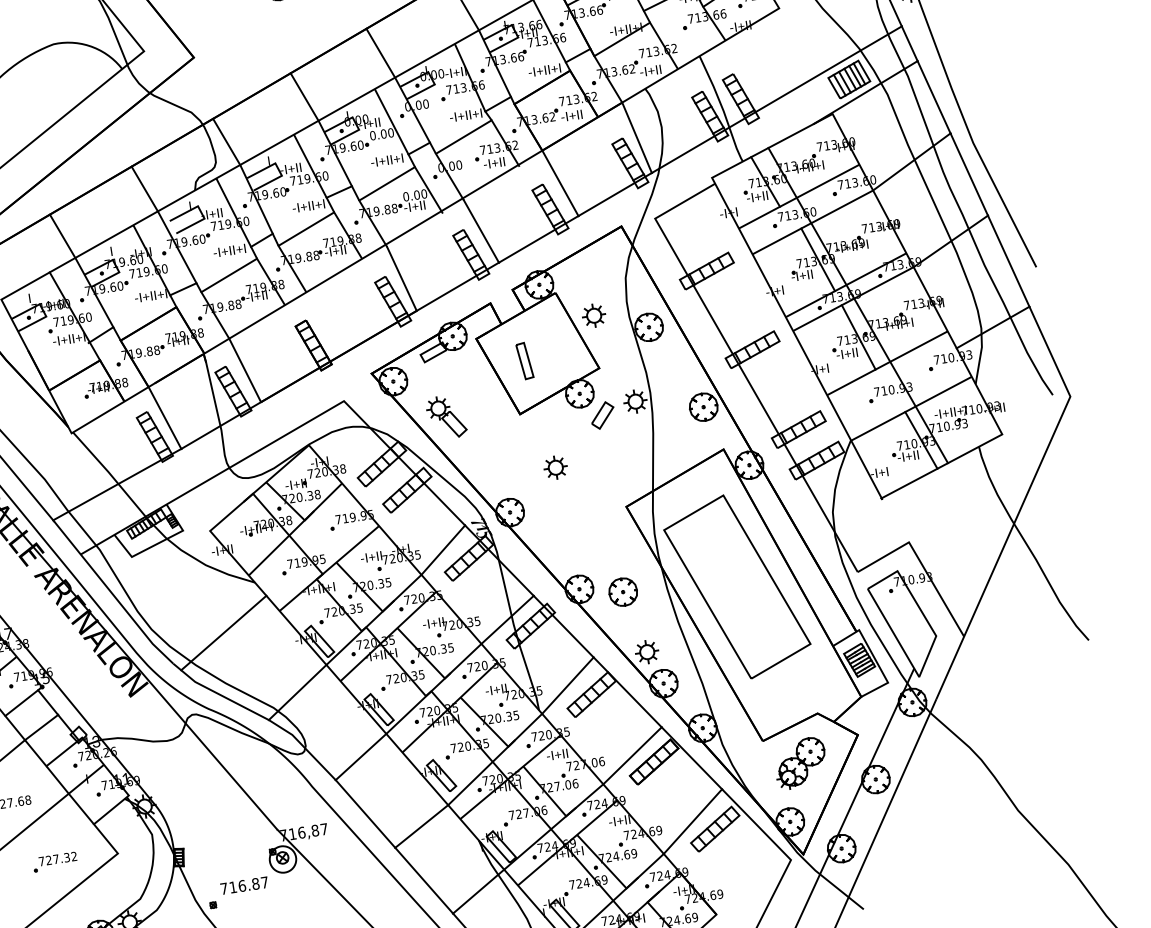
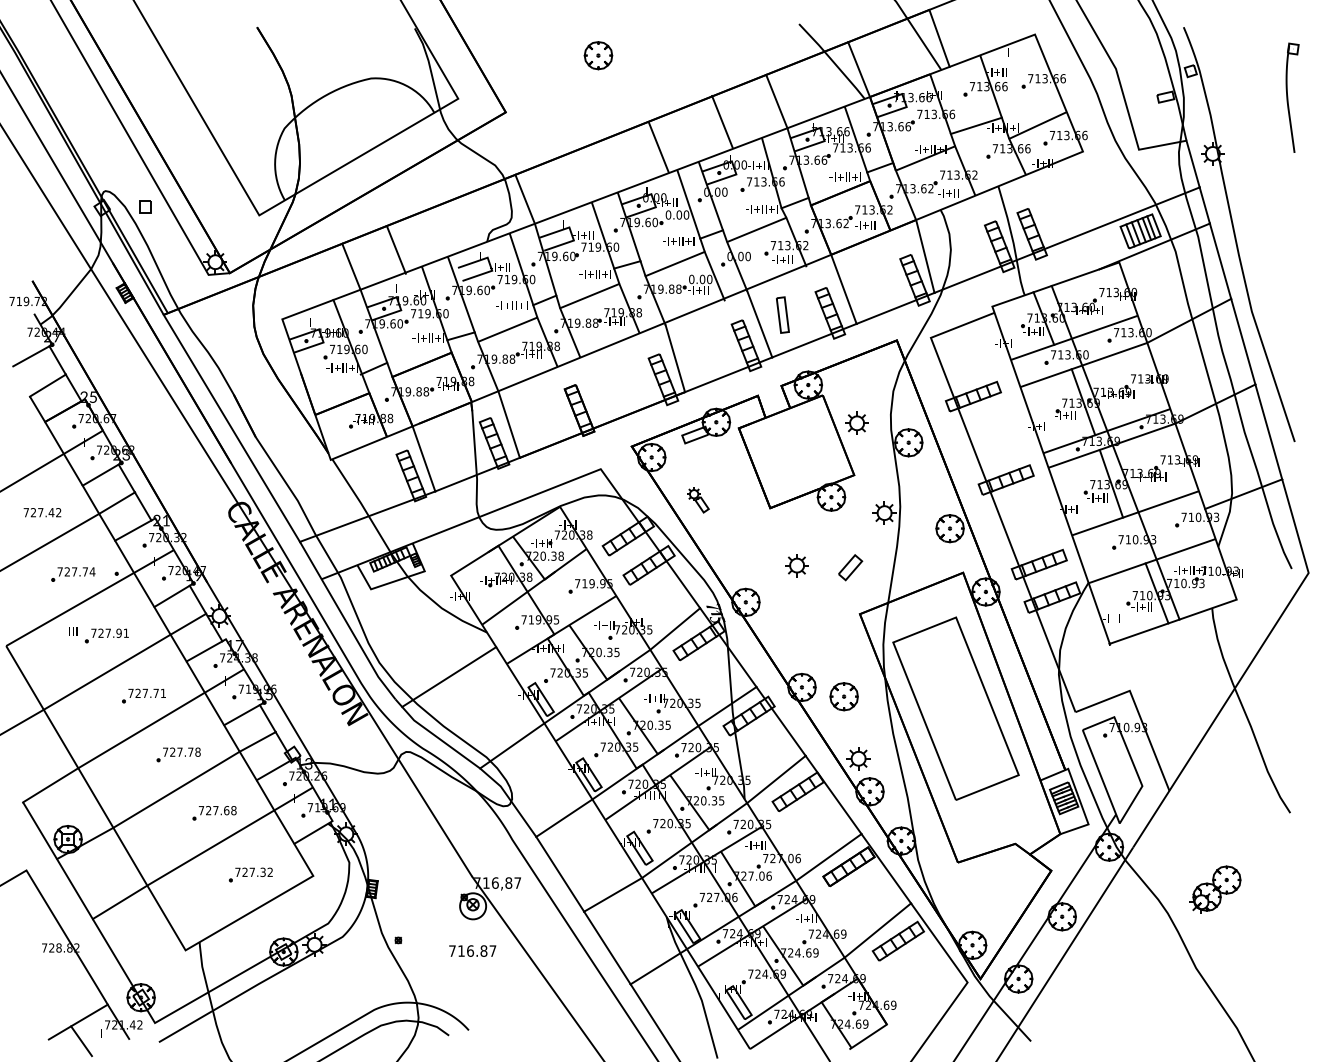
line: (380, 52) -> (722, 121), moved
line: (304, 97) -> (658, 147), moved
line: (143, 188) -> (395, 249), moved
part: (524, 360) -> (782, 314), moved
part: (602, 415) -> (850, 567), moved
part: (445, 416) -> (697, 499), size x0.6
part: (800, 762) -> (1215, 889), moved
text: (244, 885) -> (472, 950), moved

